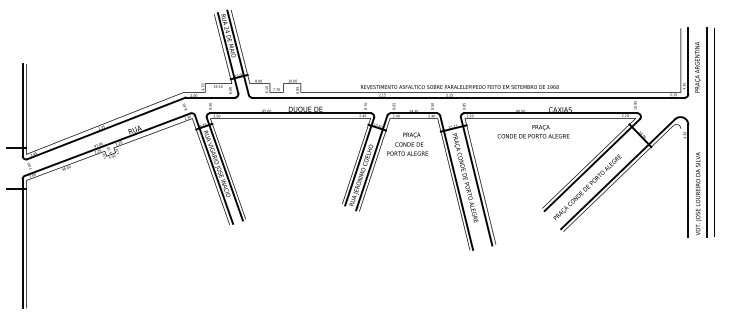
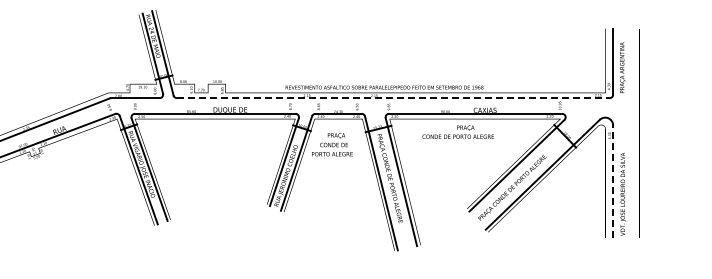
line: (469, 97) -> (394, 98), solid -> dashed
line: (707, 132) -> (632, 133), removed
line: (688, 180) -> (613, 181), solid -> dashed

